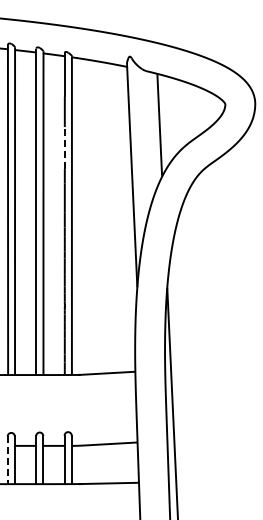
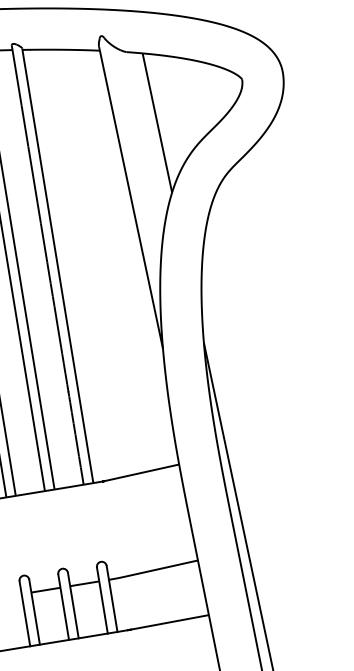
line: (64, 147) -> (32, 174), dashed -> solid
line: (7, 460) -> (24, 614), dashed -> solid

